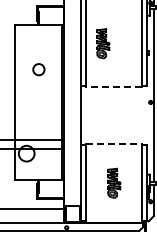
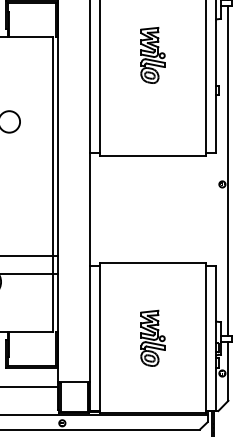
part: (103, 43) -> (153, 54), moved
line: (114, 87) -> (153, 155), dashed -> solid
line: (114, 143) -> (153, 262), dashed -> solid

